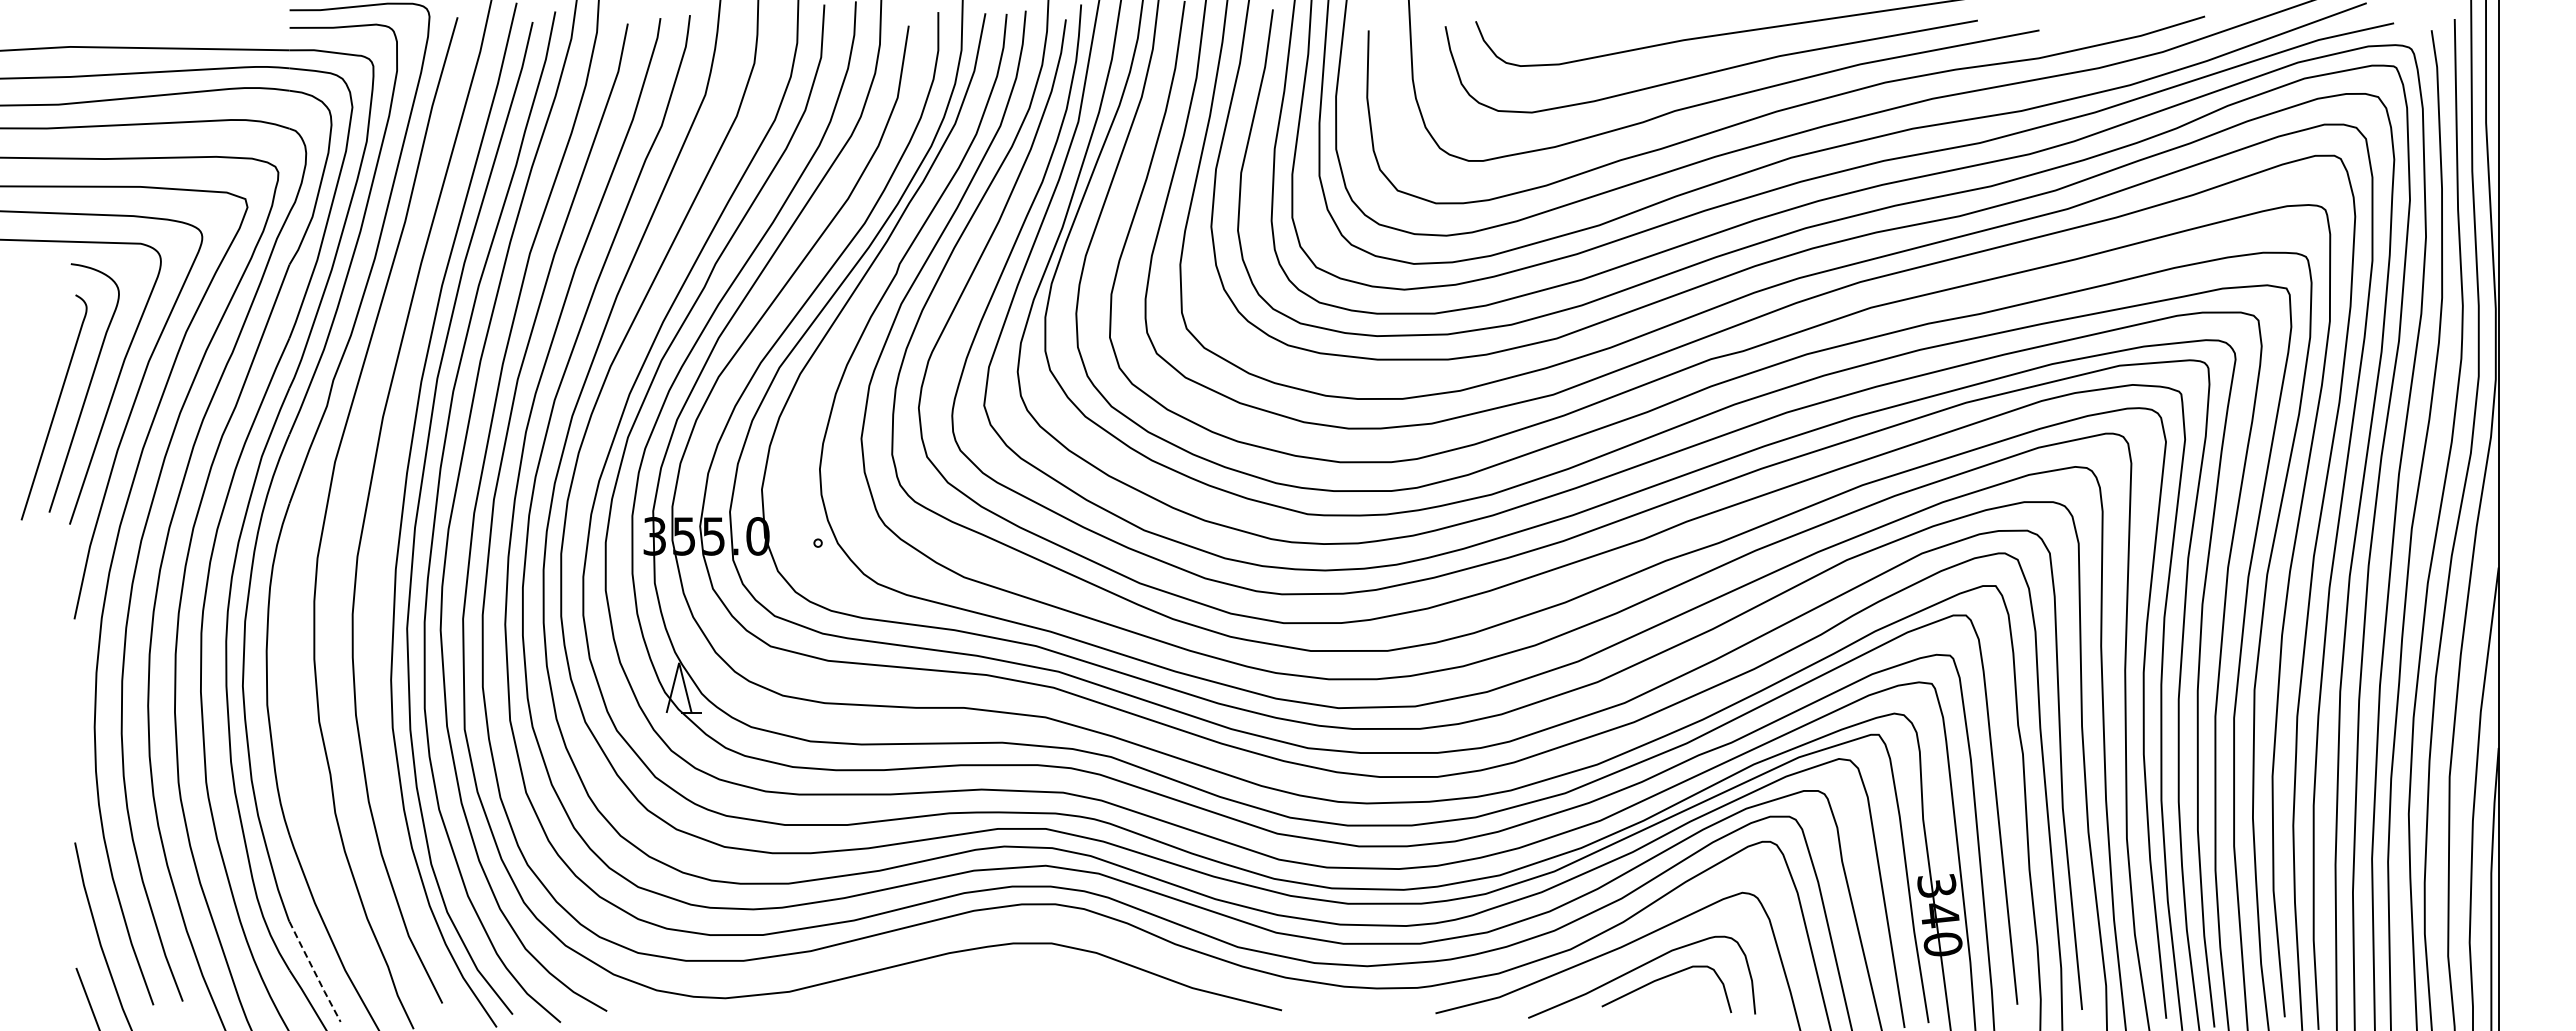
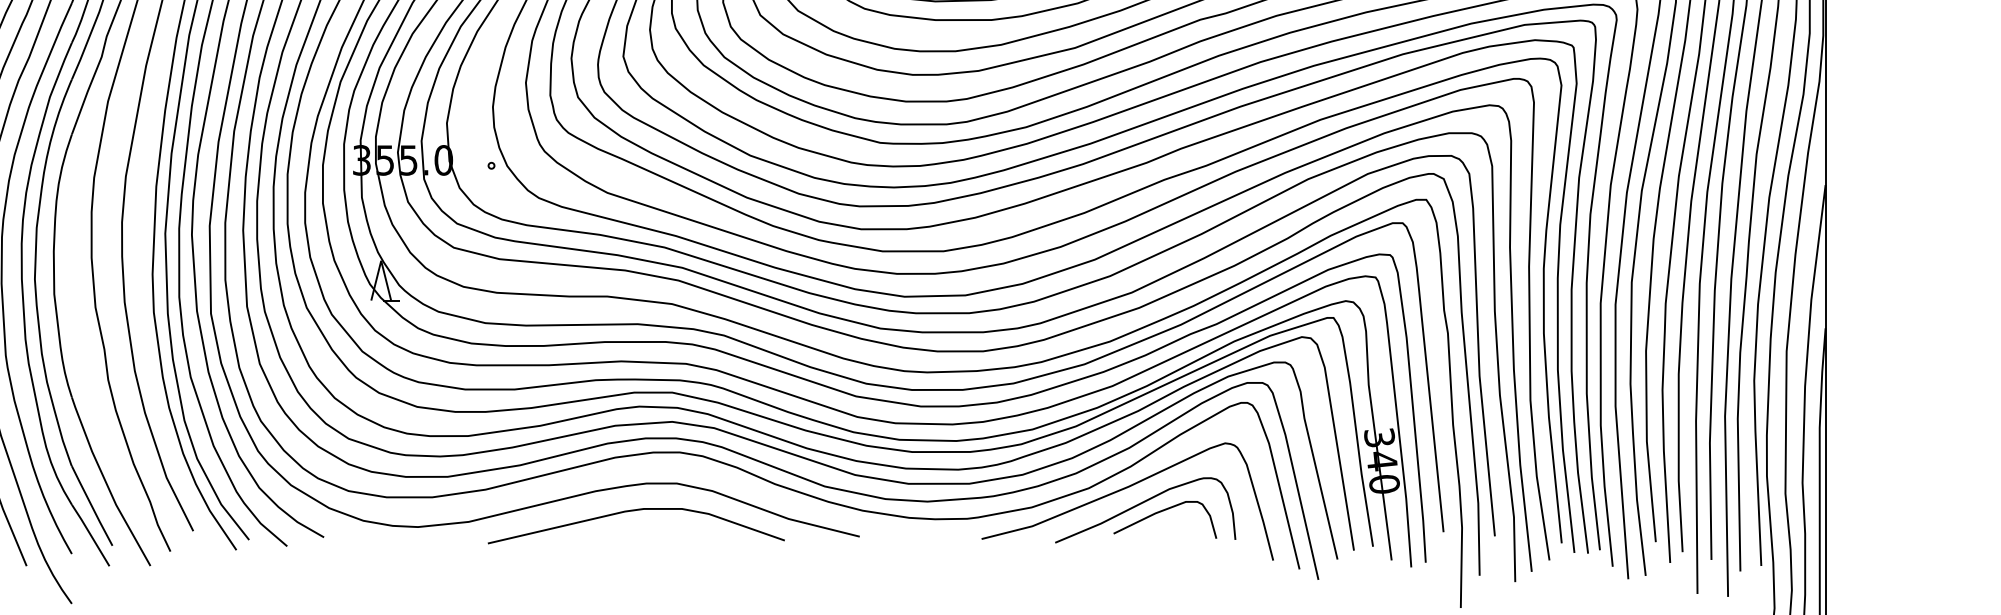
line: (314, 972) -> (91, 506), dashed -> solid
curve: (997, 978) -> (633, 511), added

